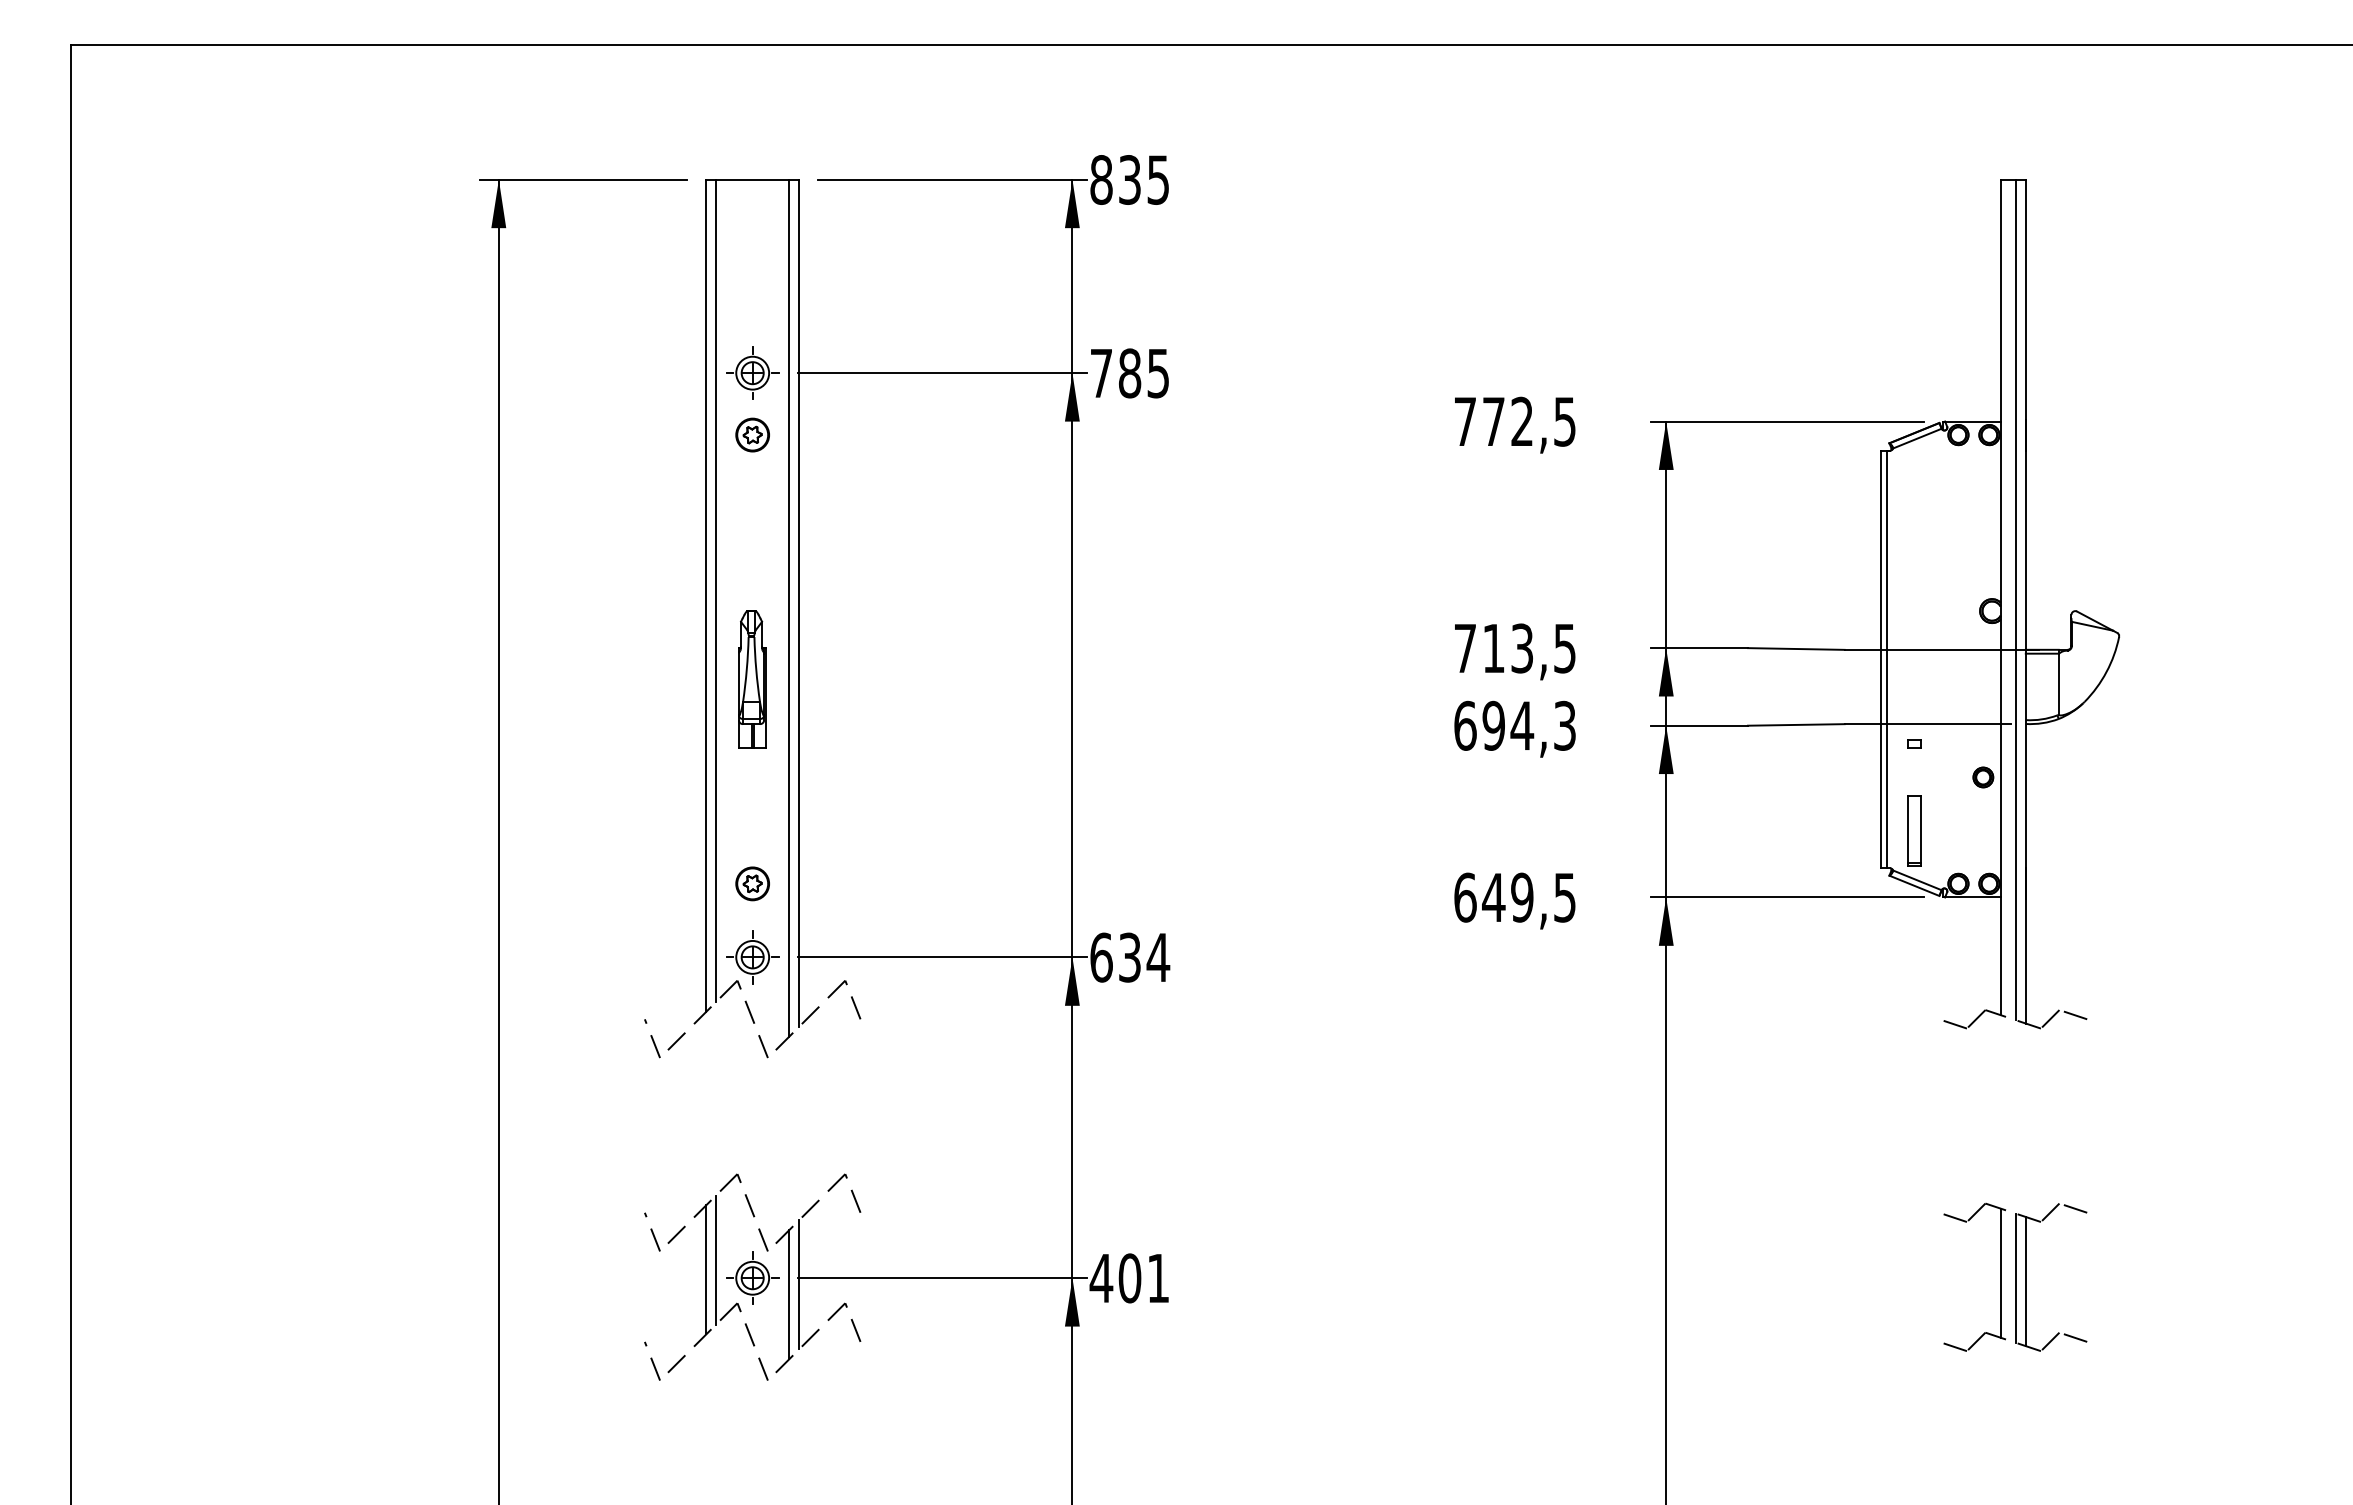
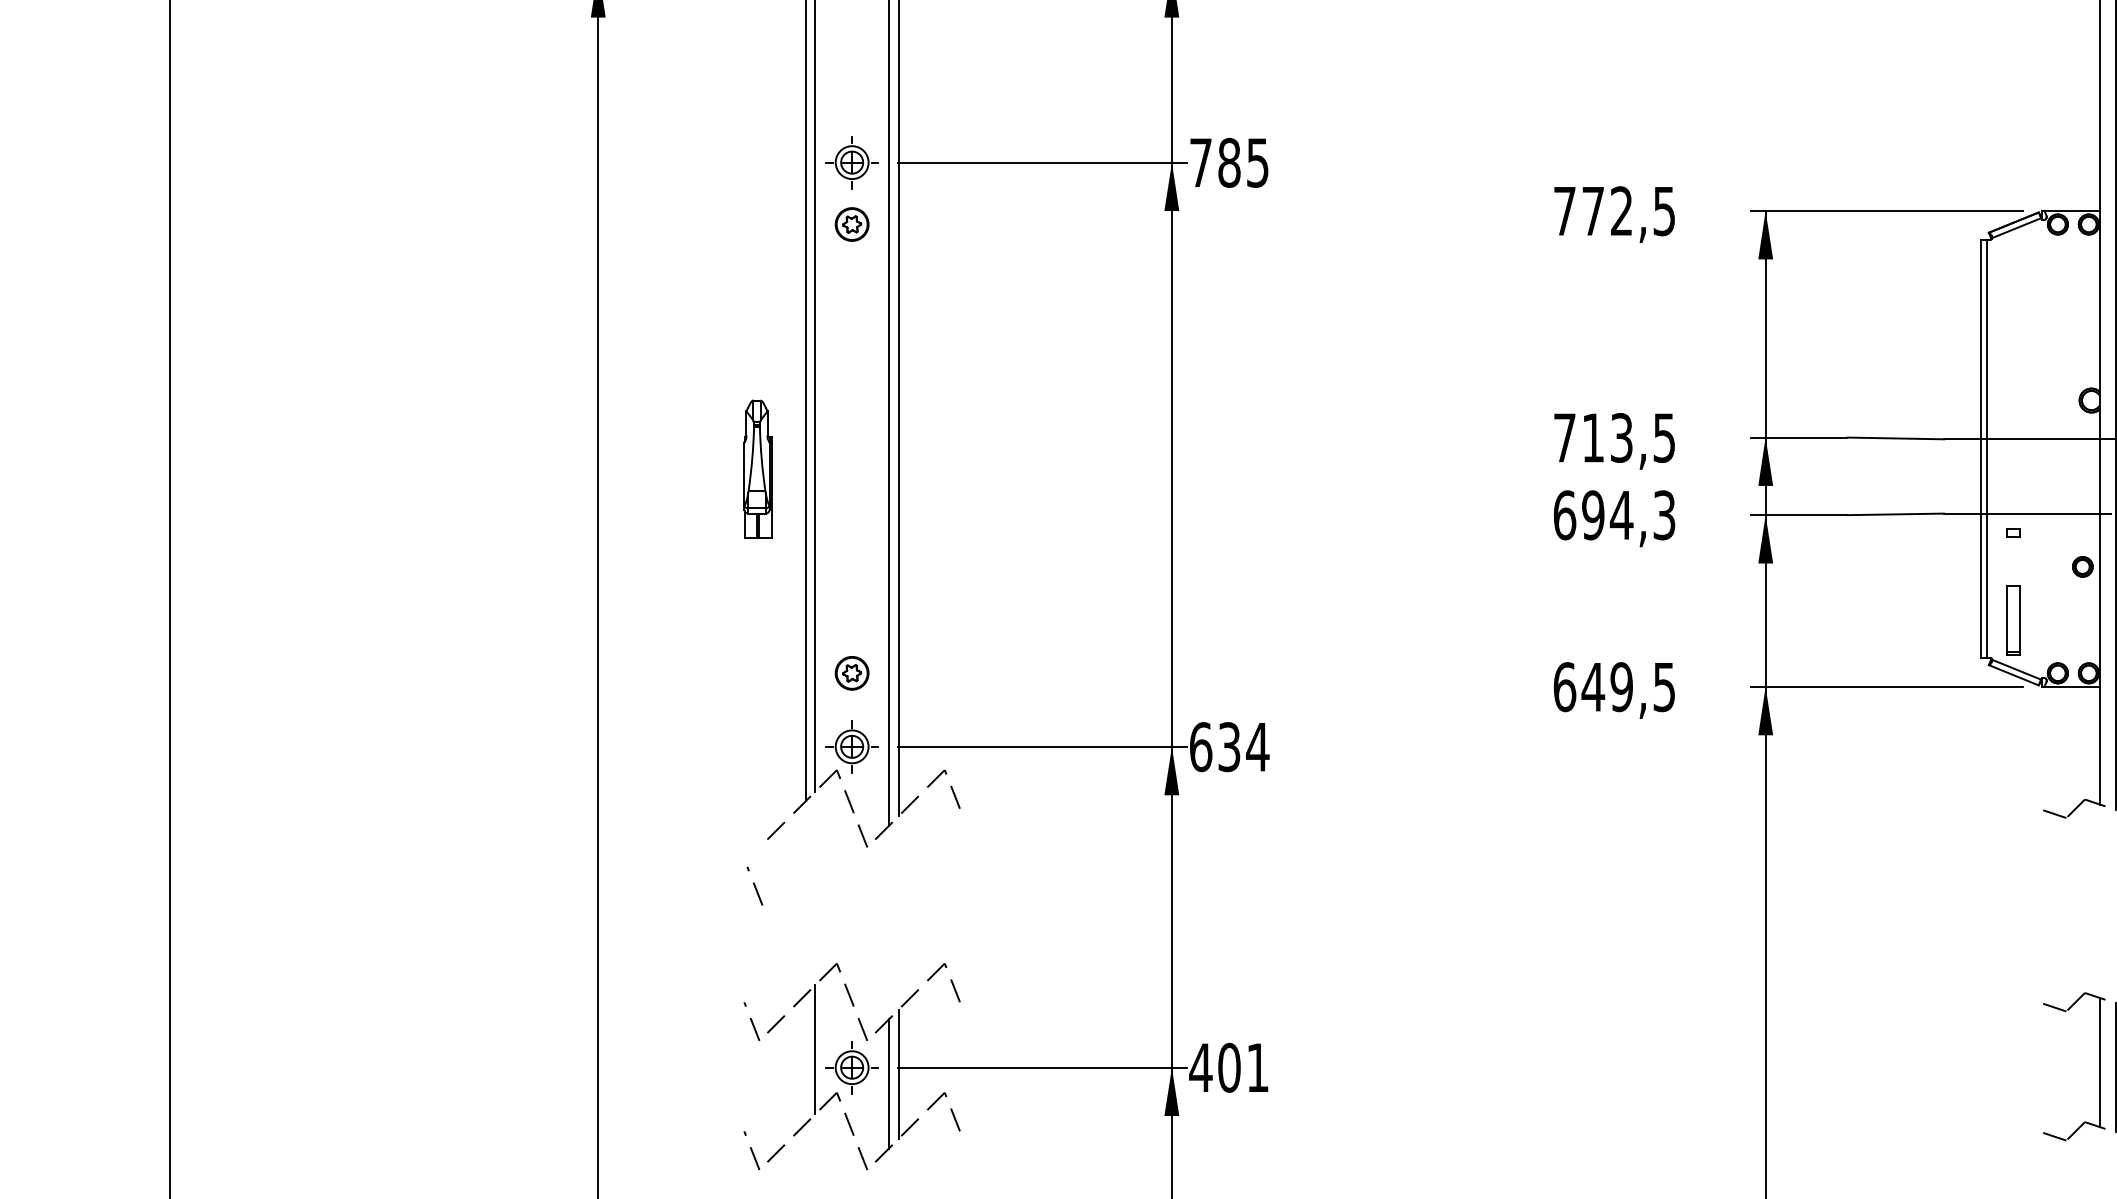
part: (752, 679) -> (757, 468), moved
line: (652, 1038) -> (754, 885), moved
line: (706, 1269) -> (805, 1058), removed

